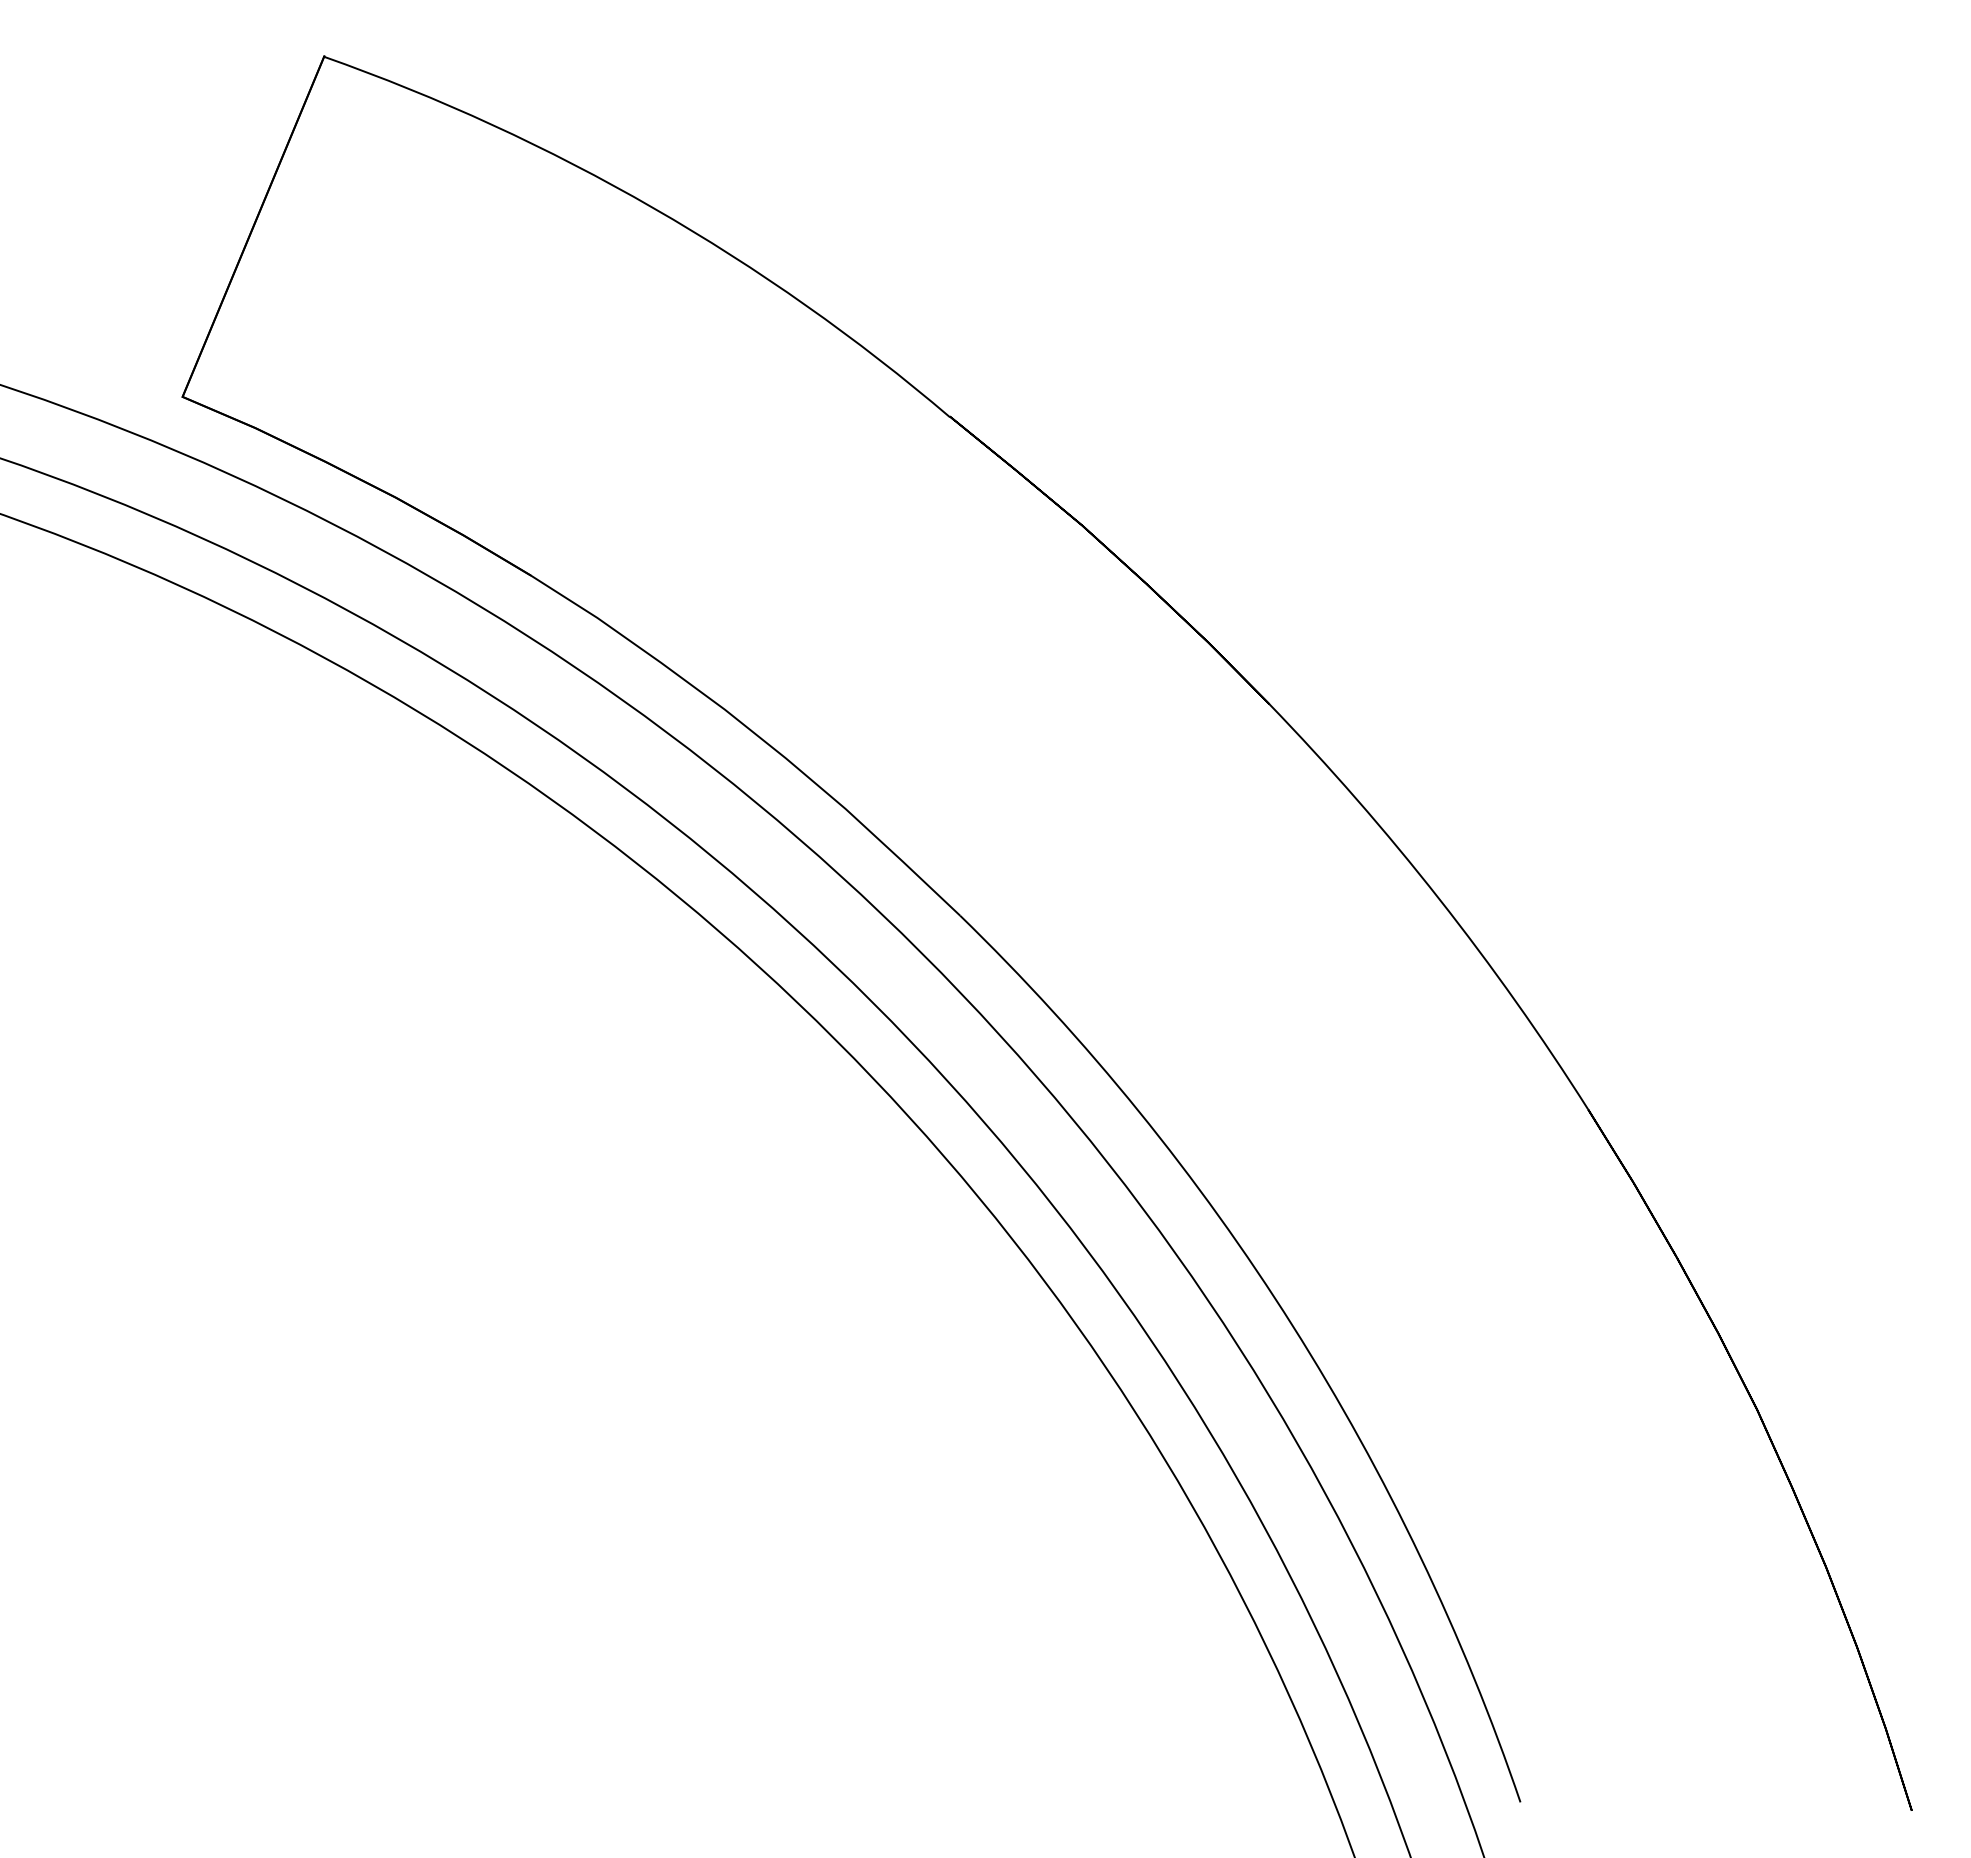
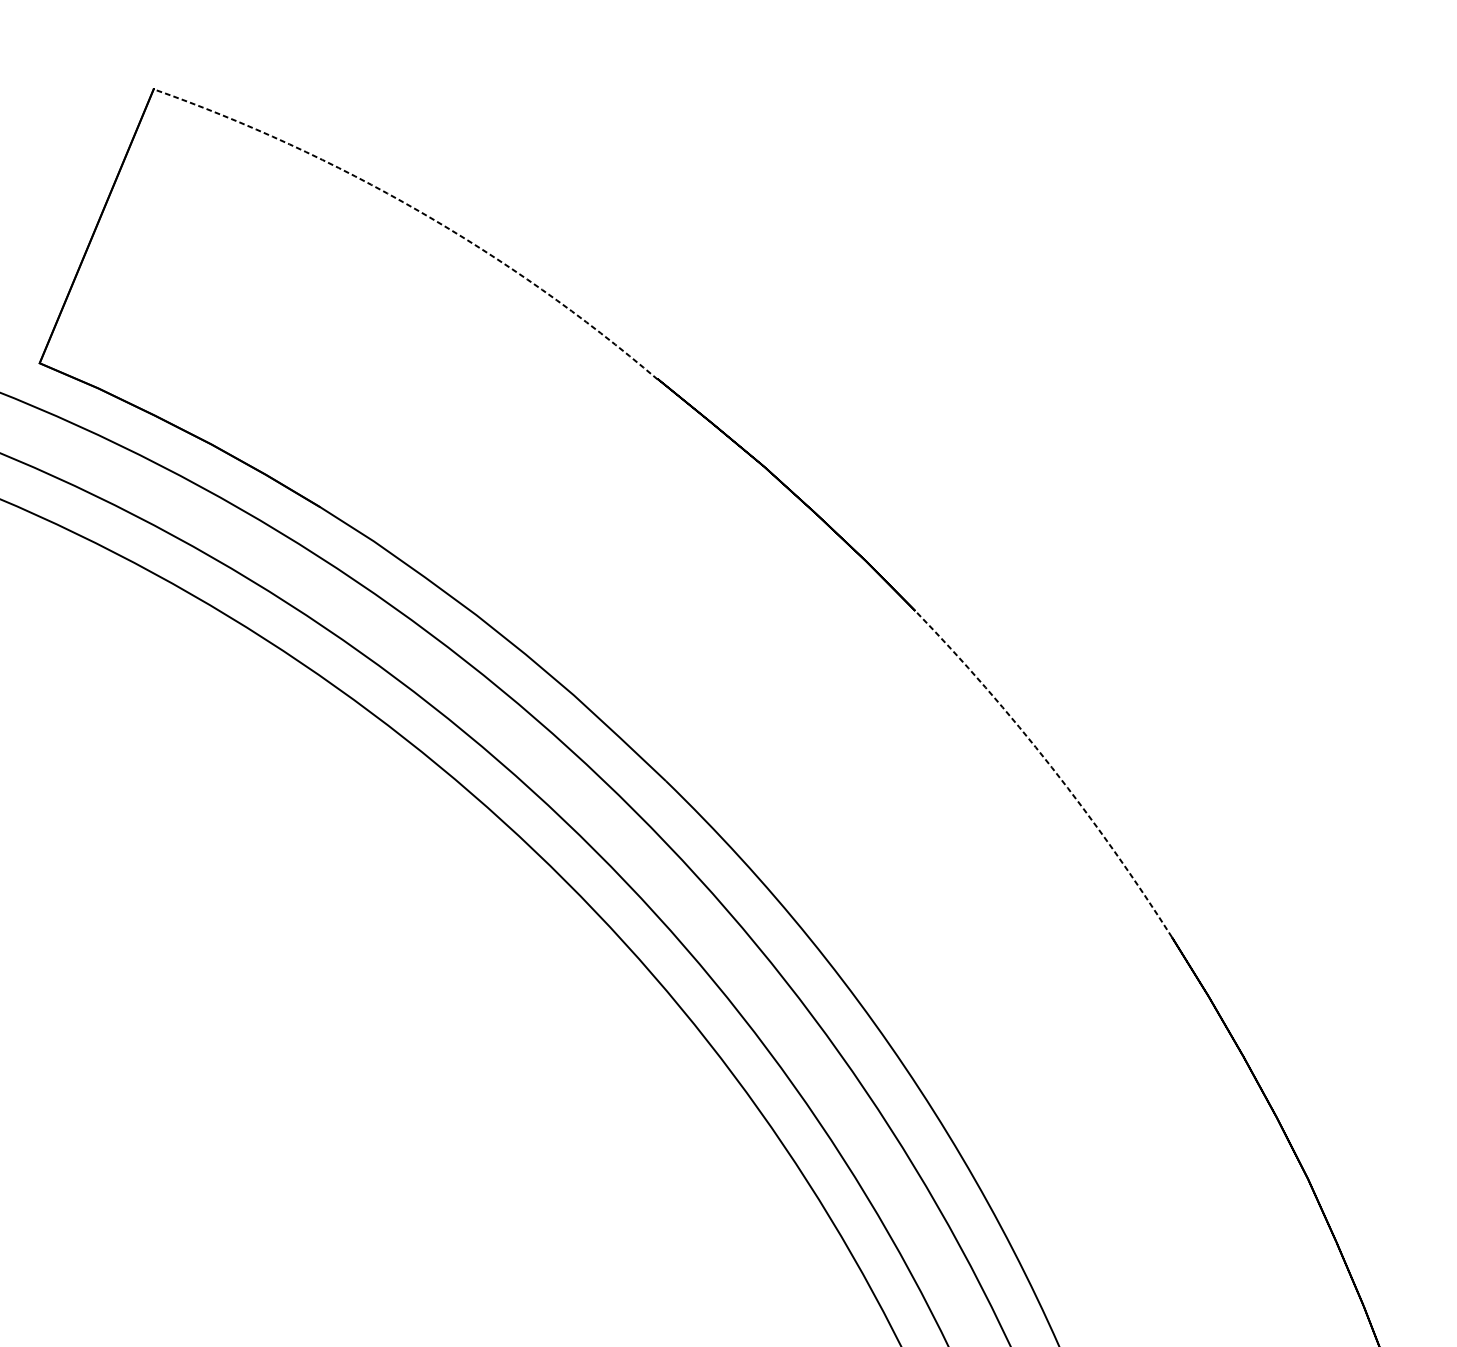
arc: (653, 208) -> (419, 211), solid -> dashed
arc: (1439, 898) -> (1052, 767), solid -> dashed

